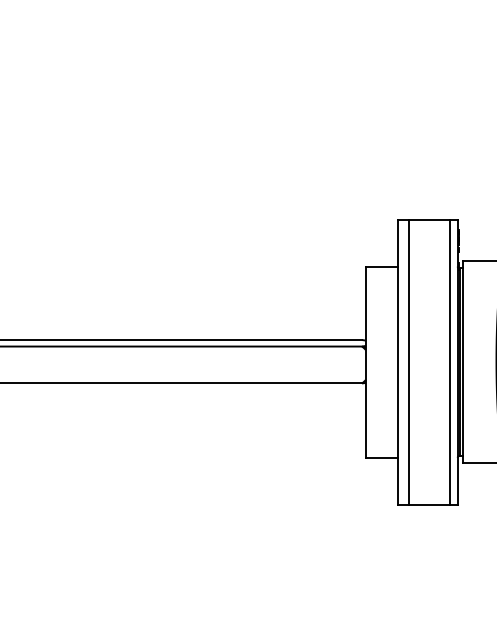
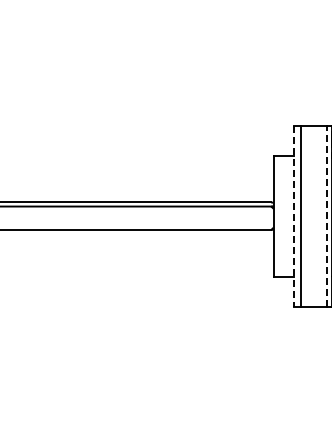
line: (450, 360) -> (327, 215), solid -> dashed
line: (397, 362) -> (293, 216), solid -> dashed

